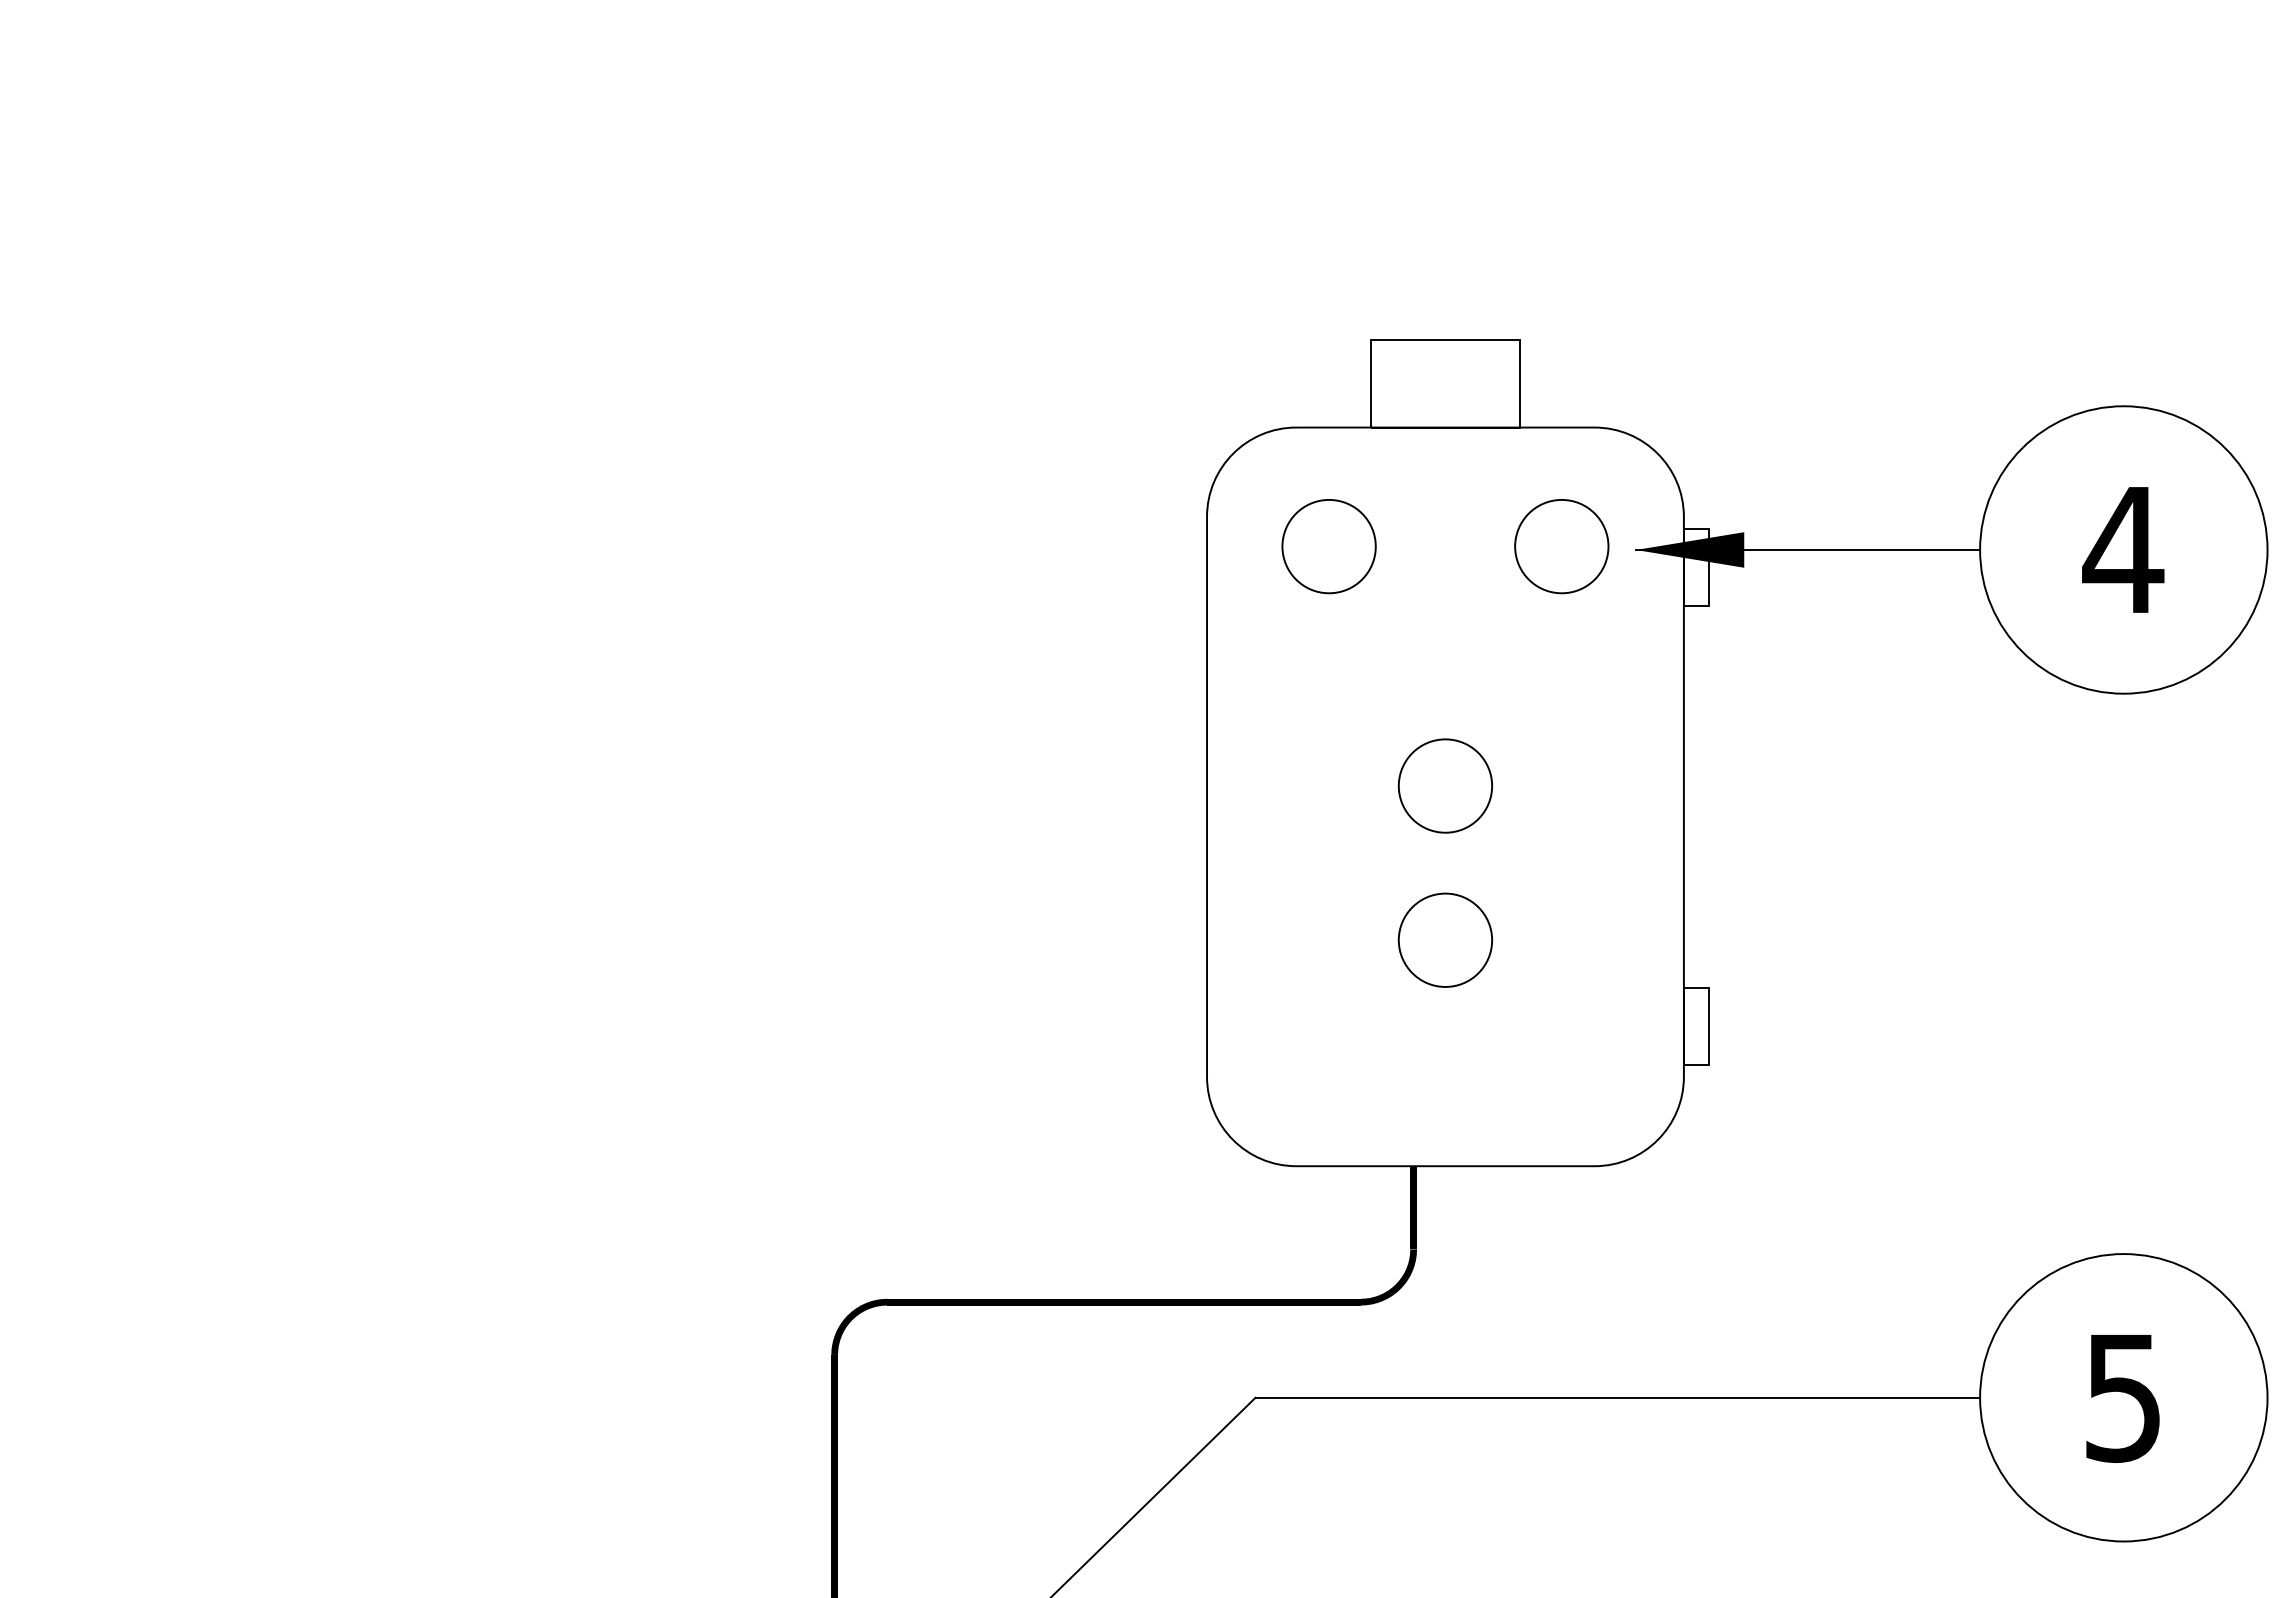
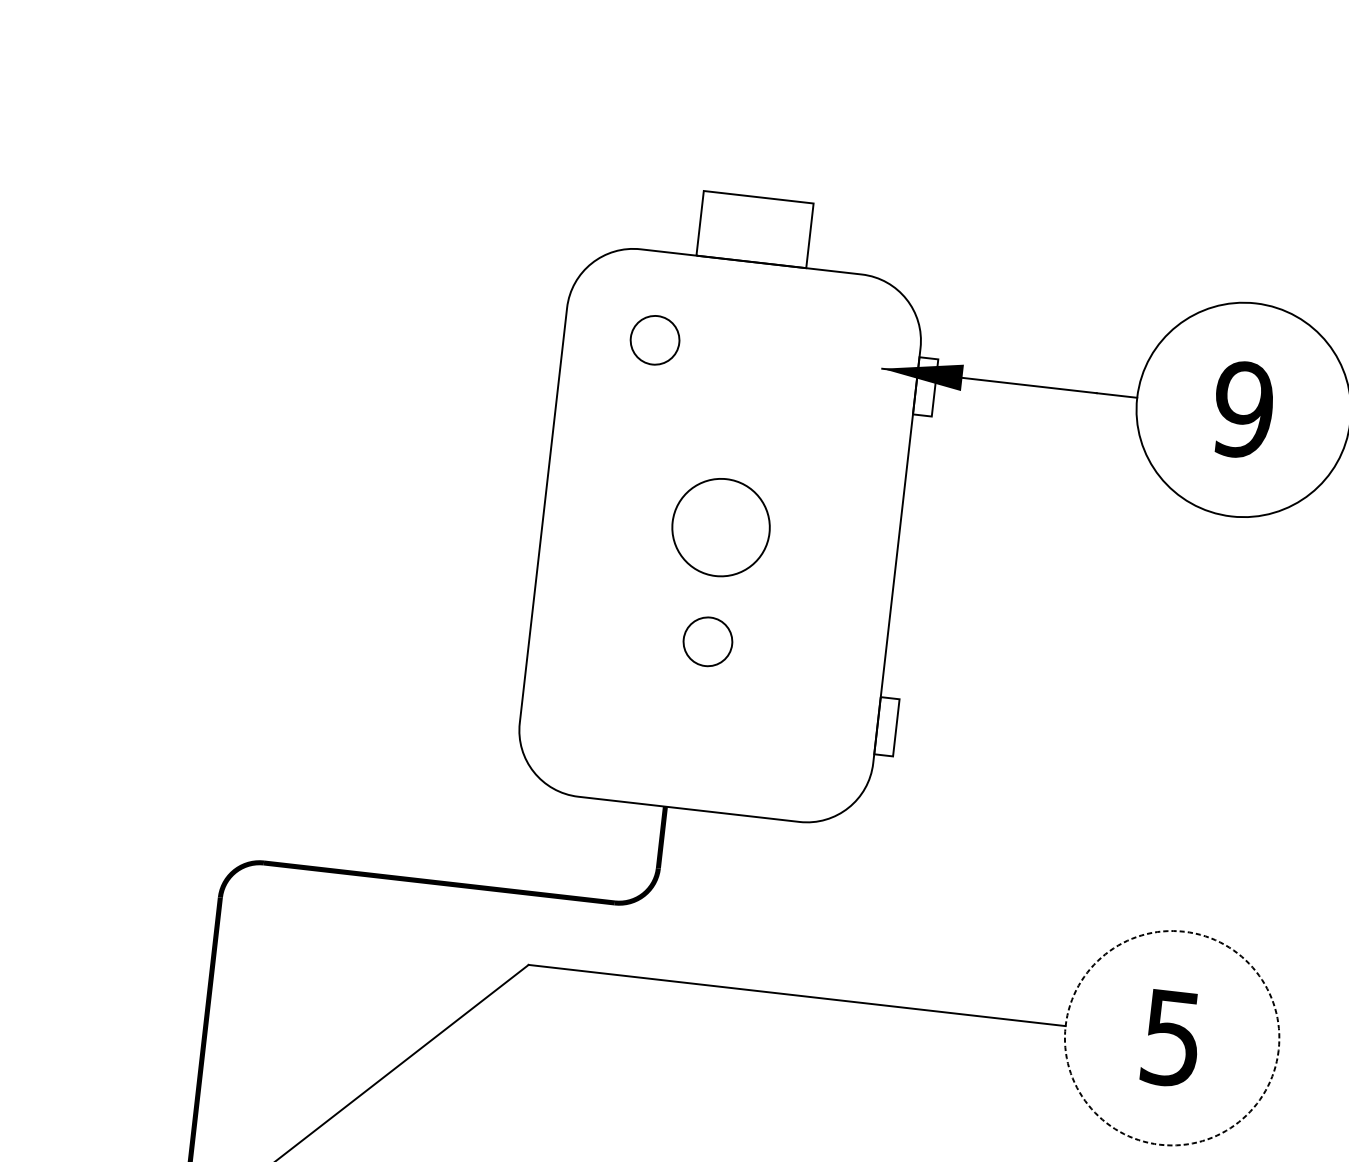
circle: (1328, 546) -> (654, 340), size x0.7
circle: (1561, 546) -> (827, 359), removed
text: (2123, 549) -> (1243, 409), 4 -> 9
circle: (1445, 785) -> (721, 527), size x1.4
circle: (1444, 939) -> (707, 641), size x0.7
circle: (2123, 1397) -> (1171, 1038), solid -> dashed

